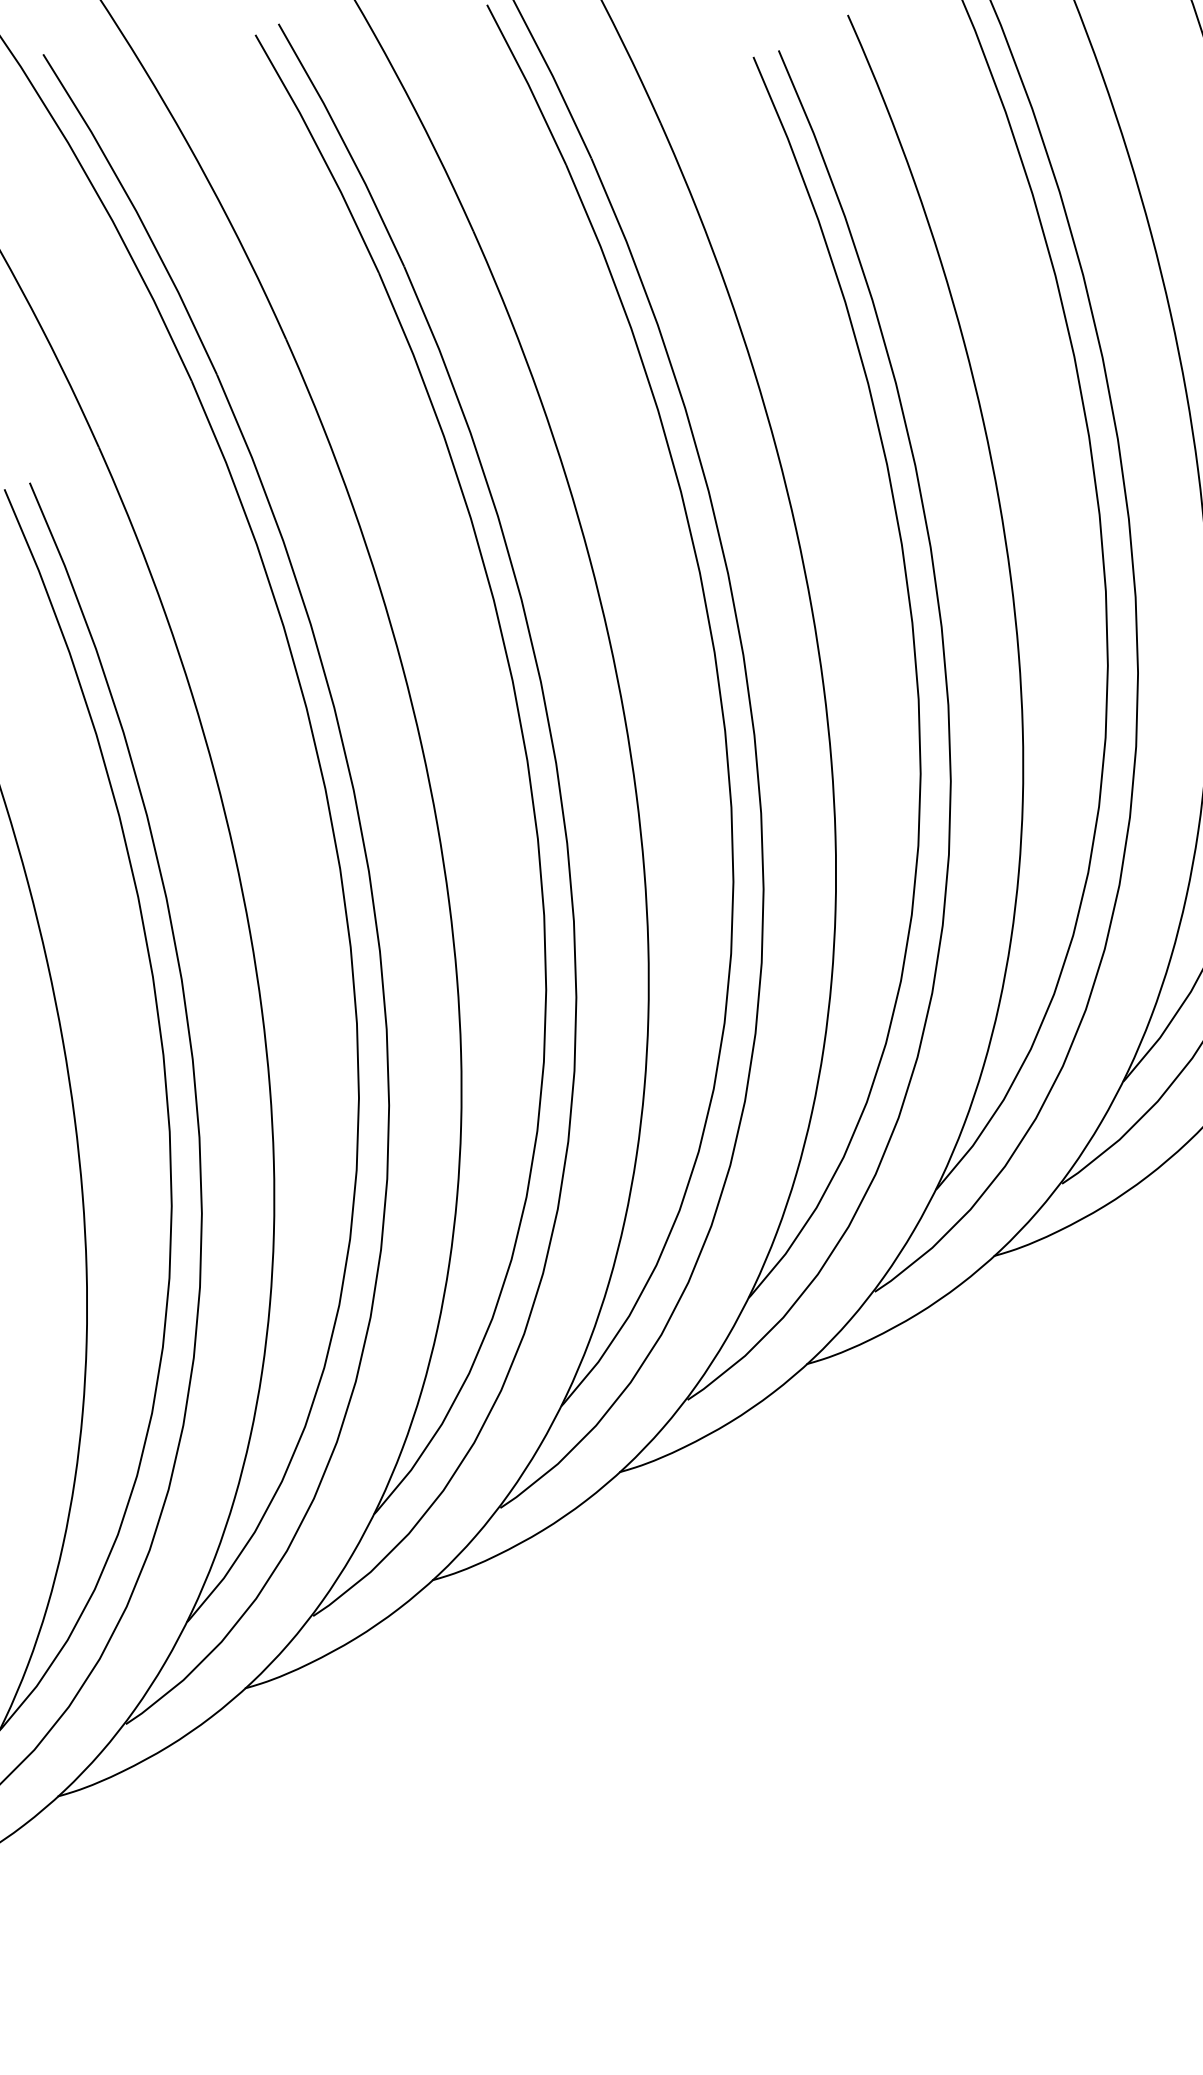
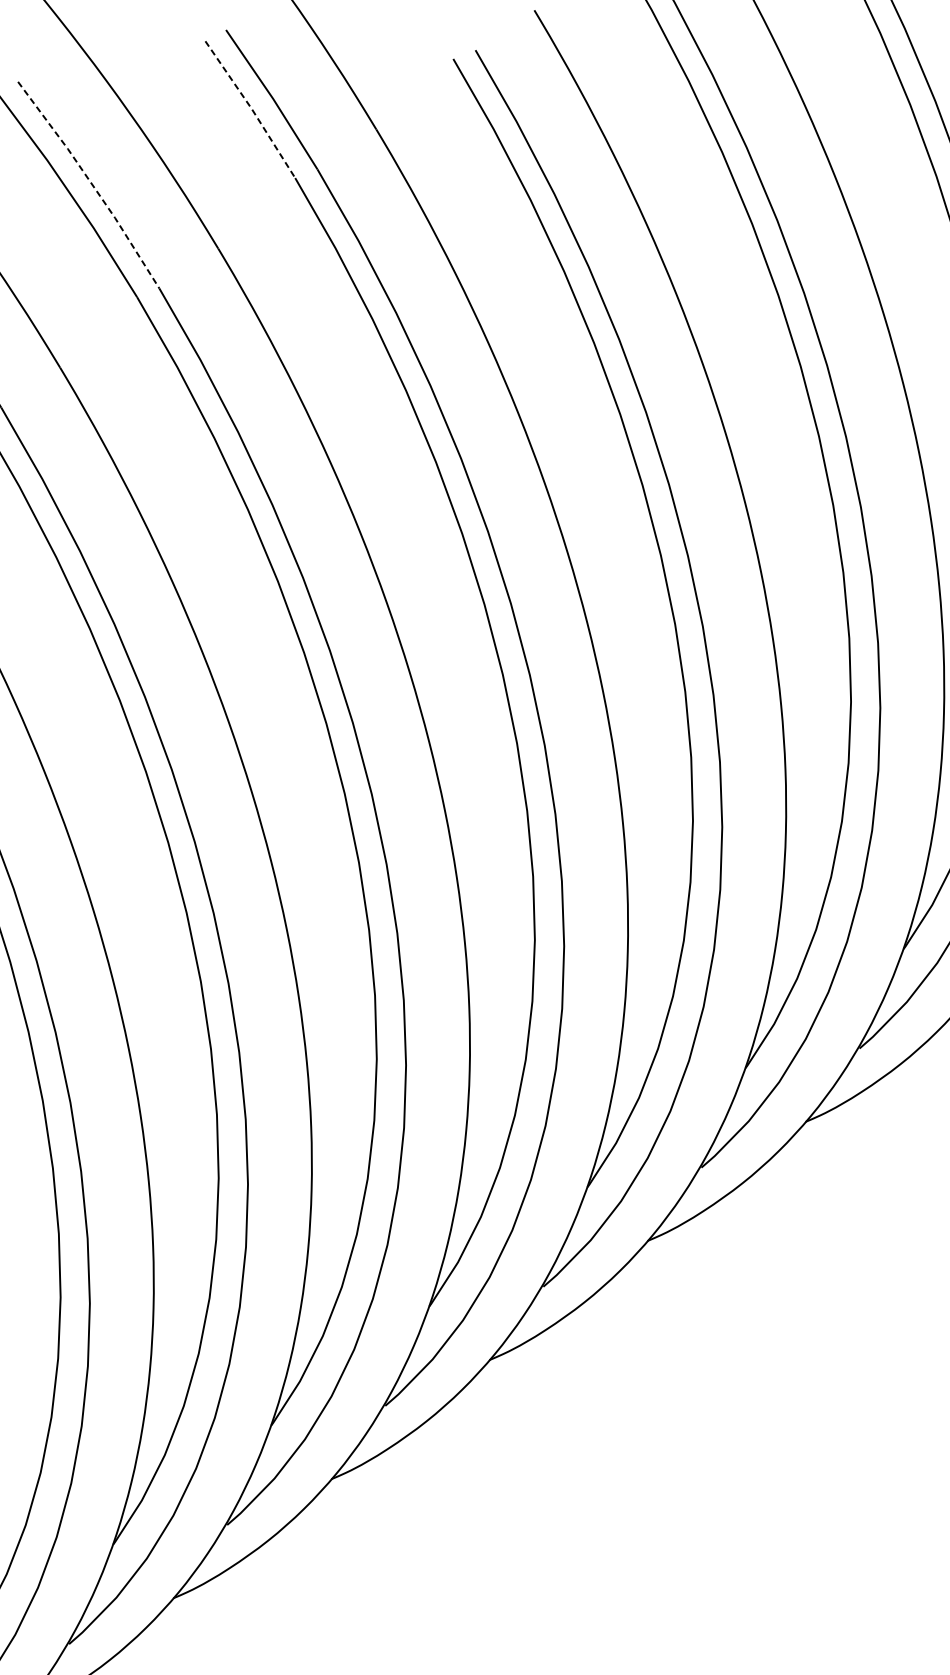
line: (528, 84) -> (251, 109), solid -> dashed
line: (344, 143) -> (91, 183), solid -> dashed

